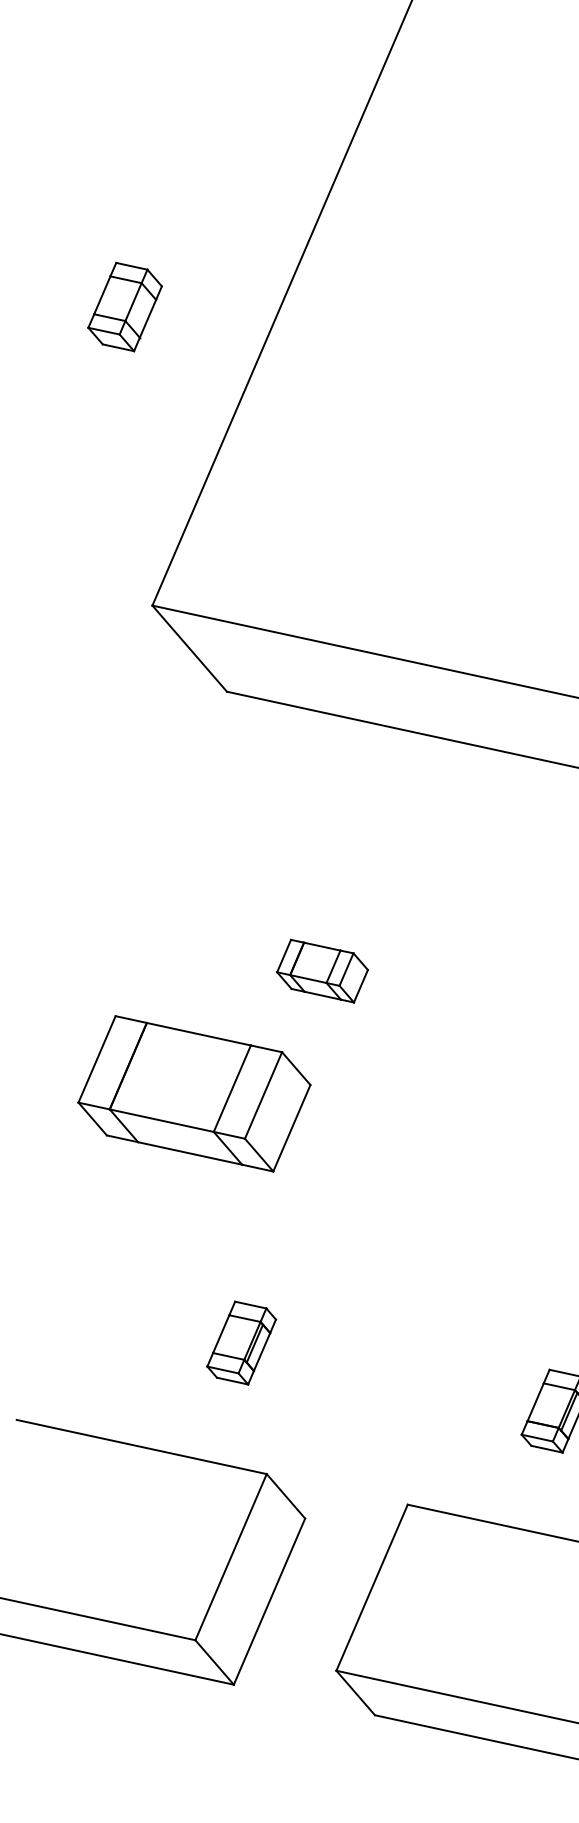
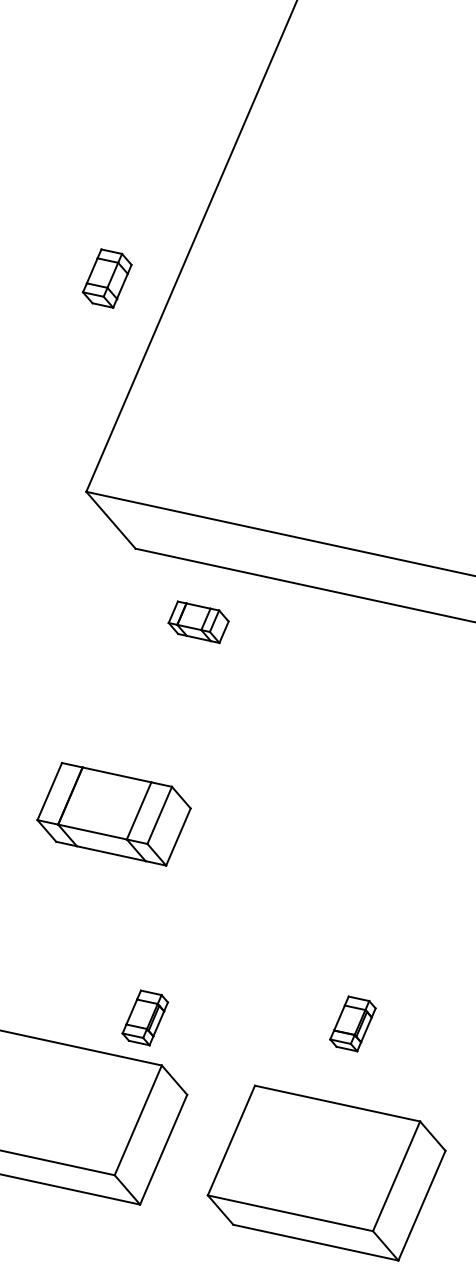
part: (123, 306) -> (106, 278), moved
part: (322, 971) -> (198, 622), moved
part: (241, 1342) -> (145, 1017), moved

